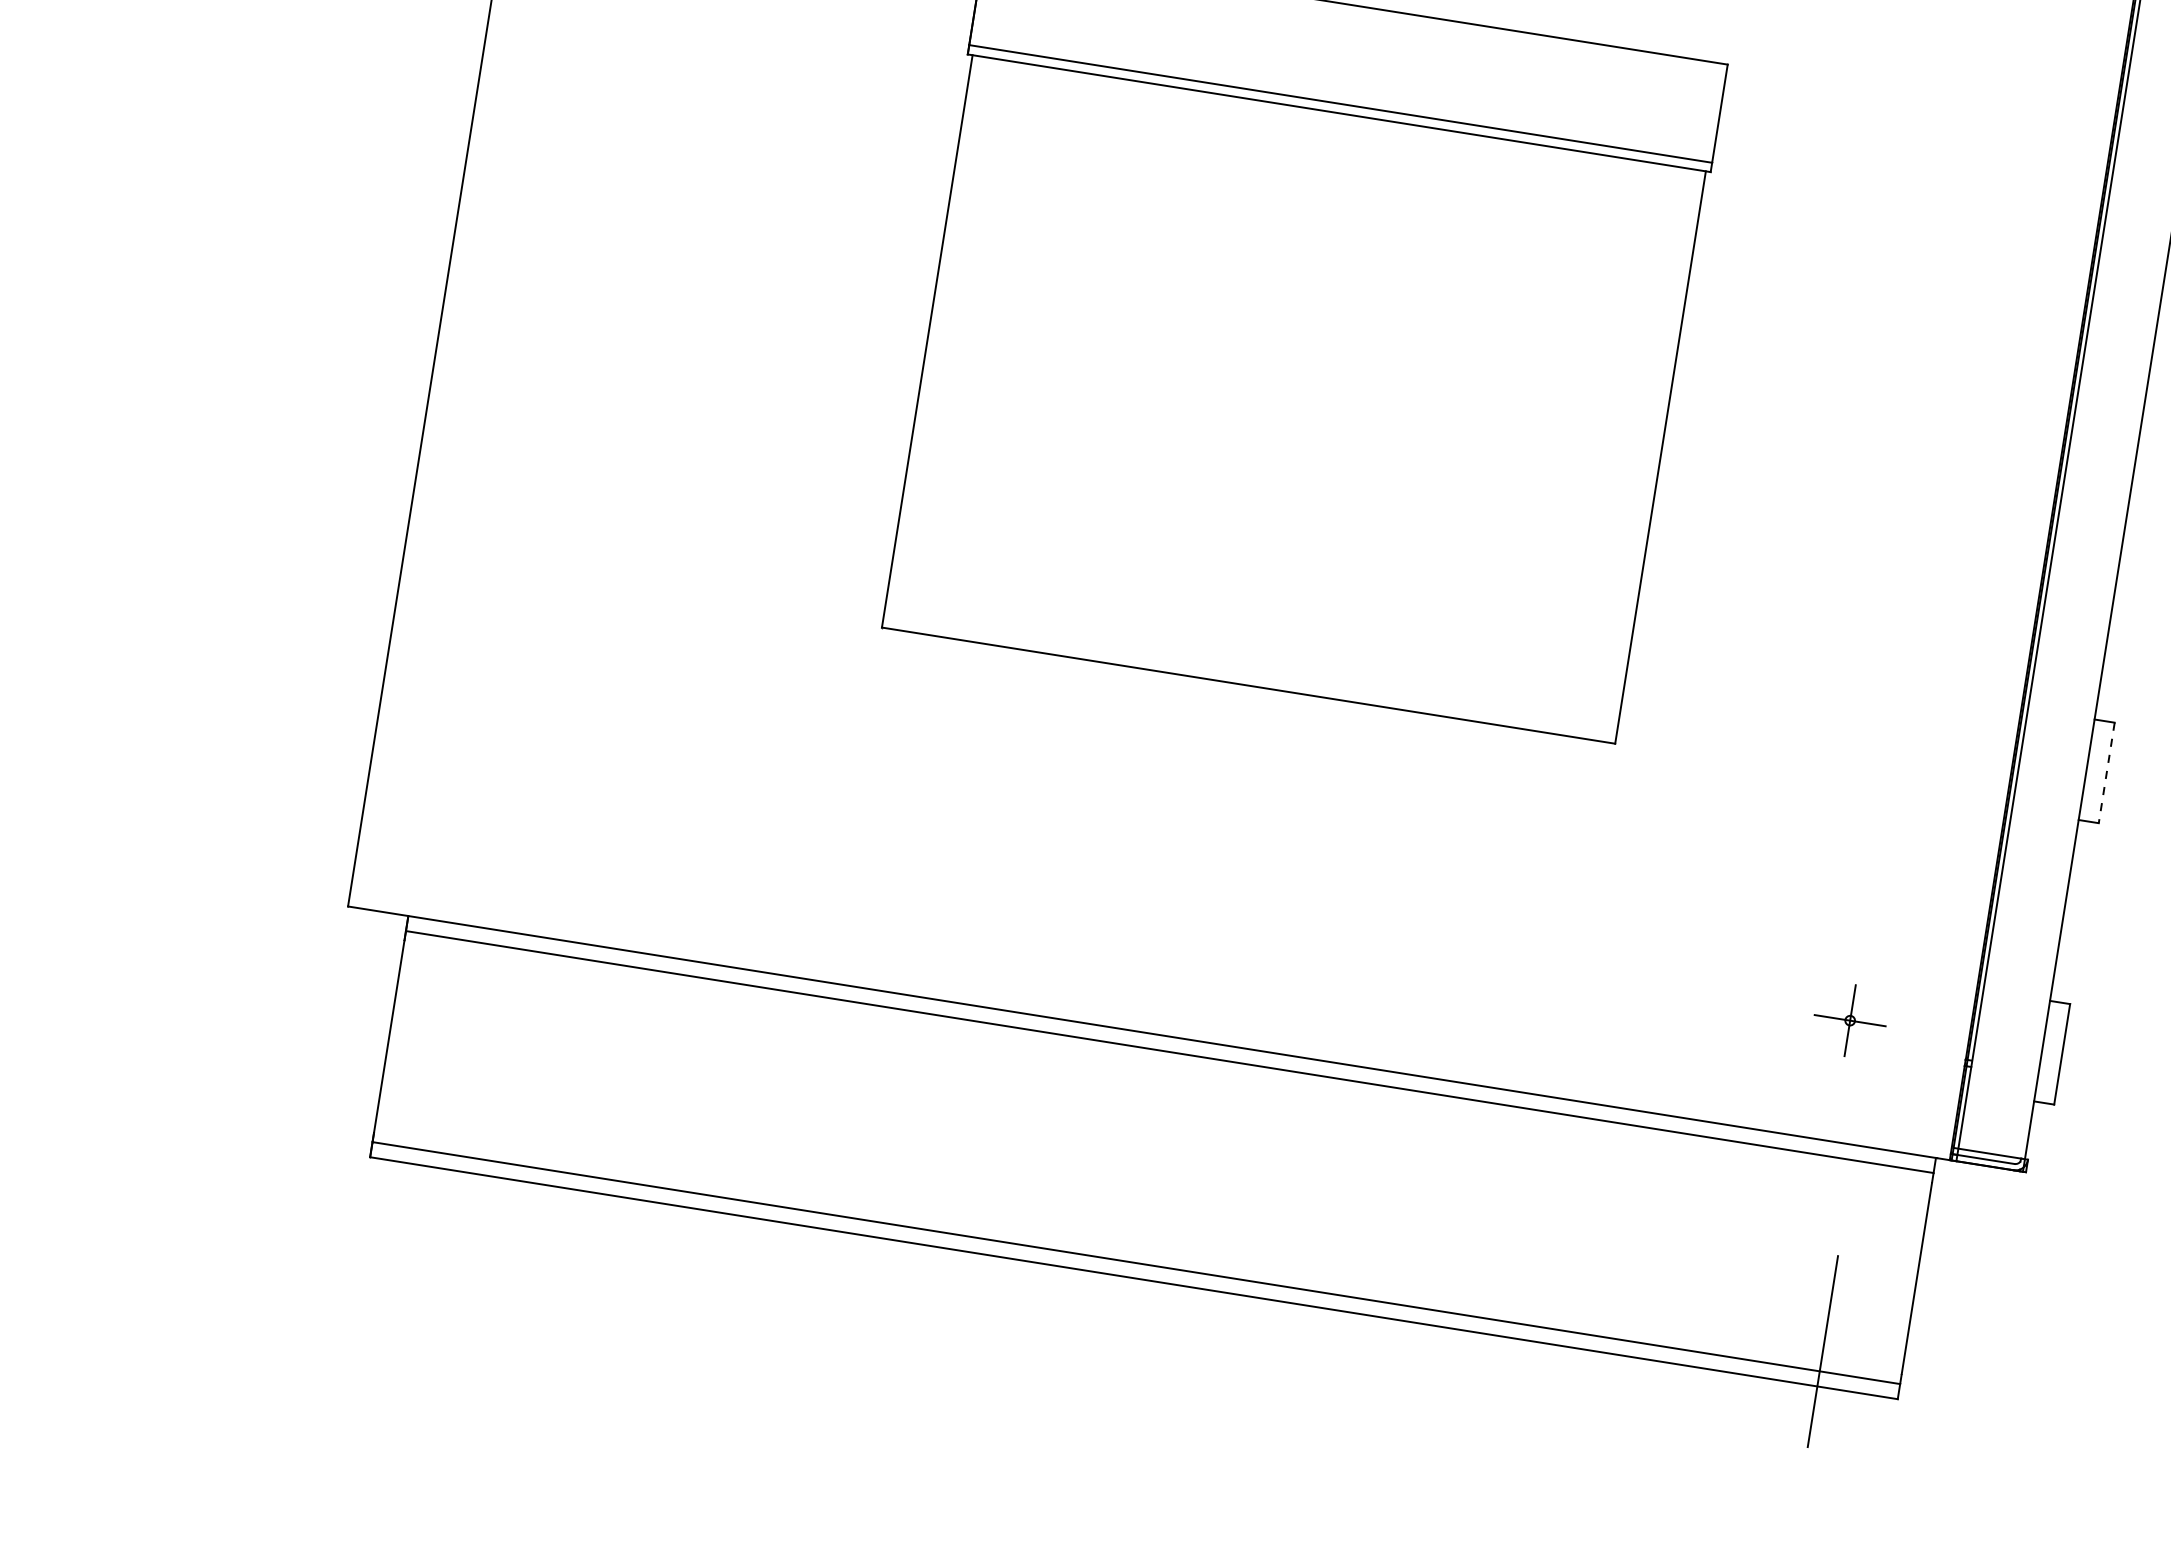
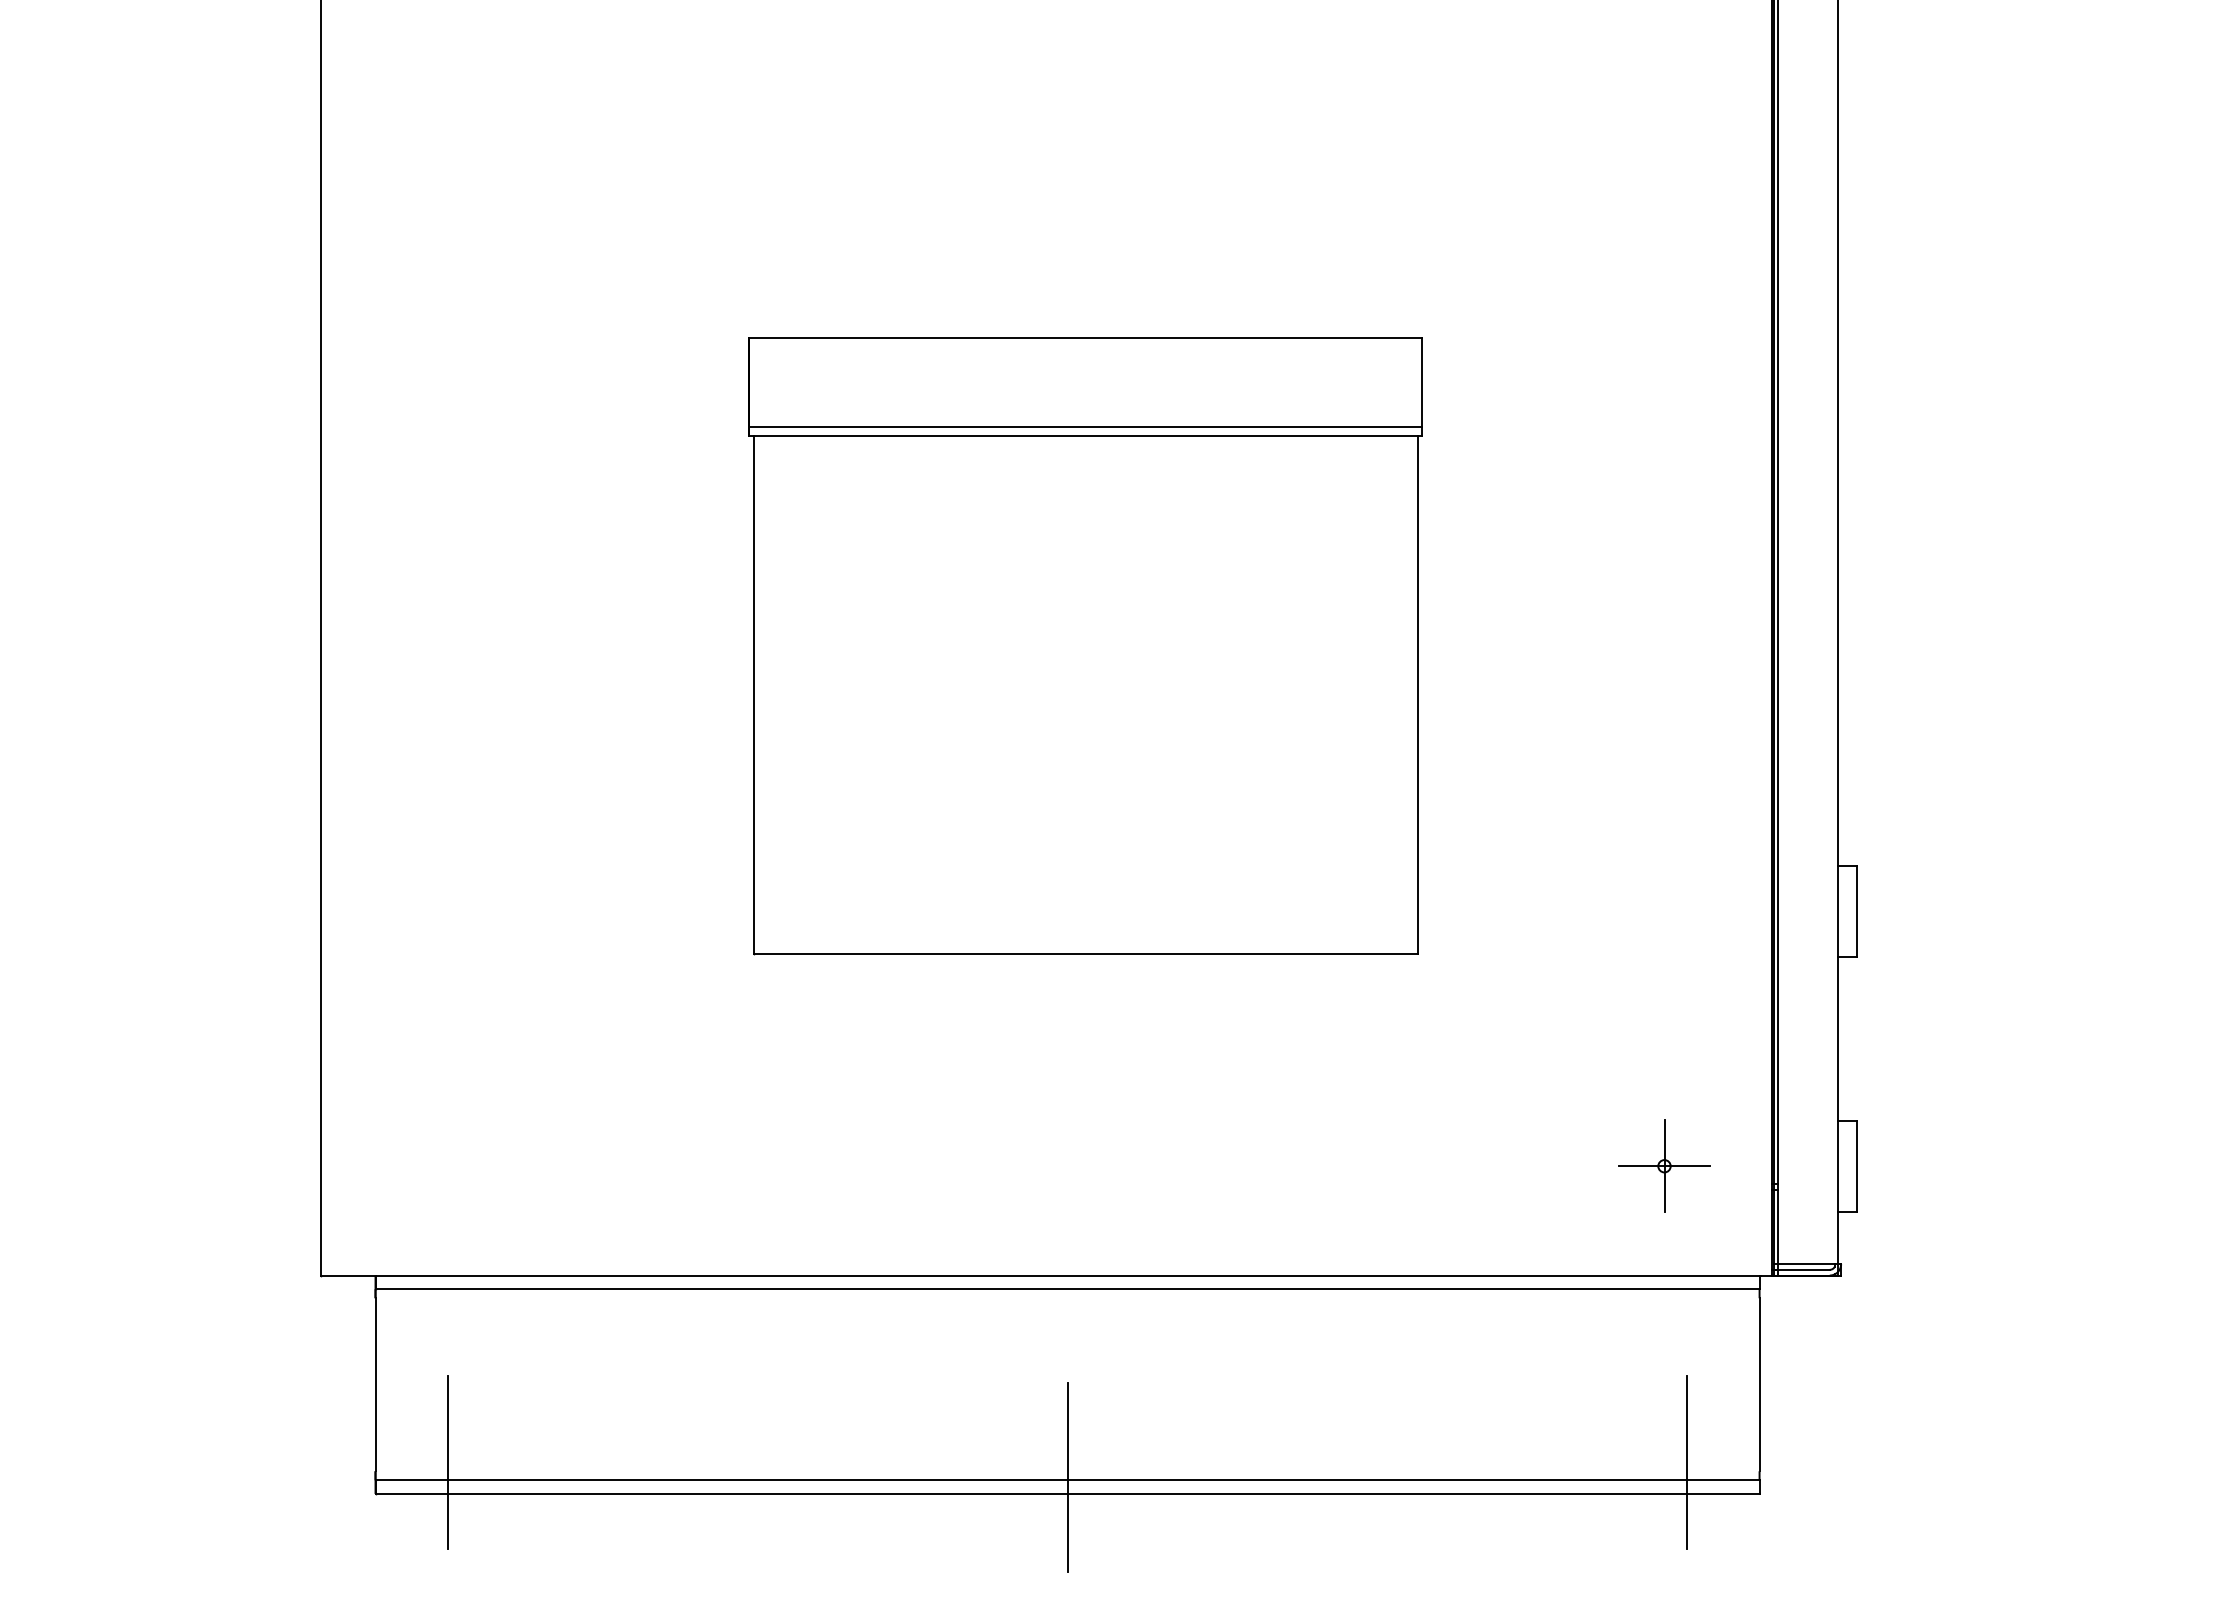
line: (2106, 773) -> (1856, 911), dashed -> solid
part: (1850, 1019) -> (1664, 1165), size x1.43
line: (456, 1134) -> (448, 1461), added
line: (1136, 1258) -> (1067, 1476), added

